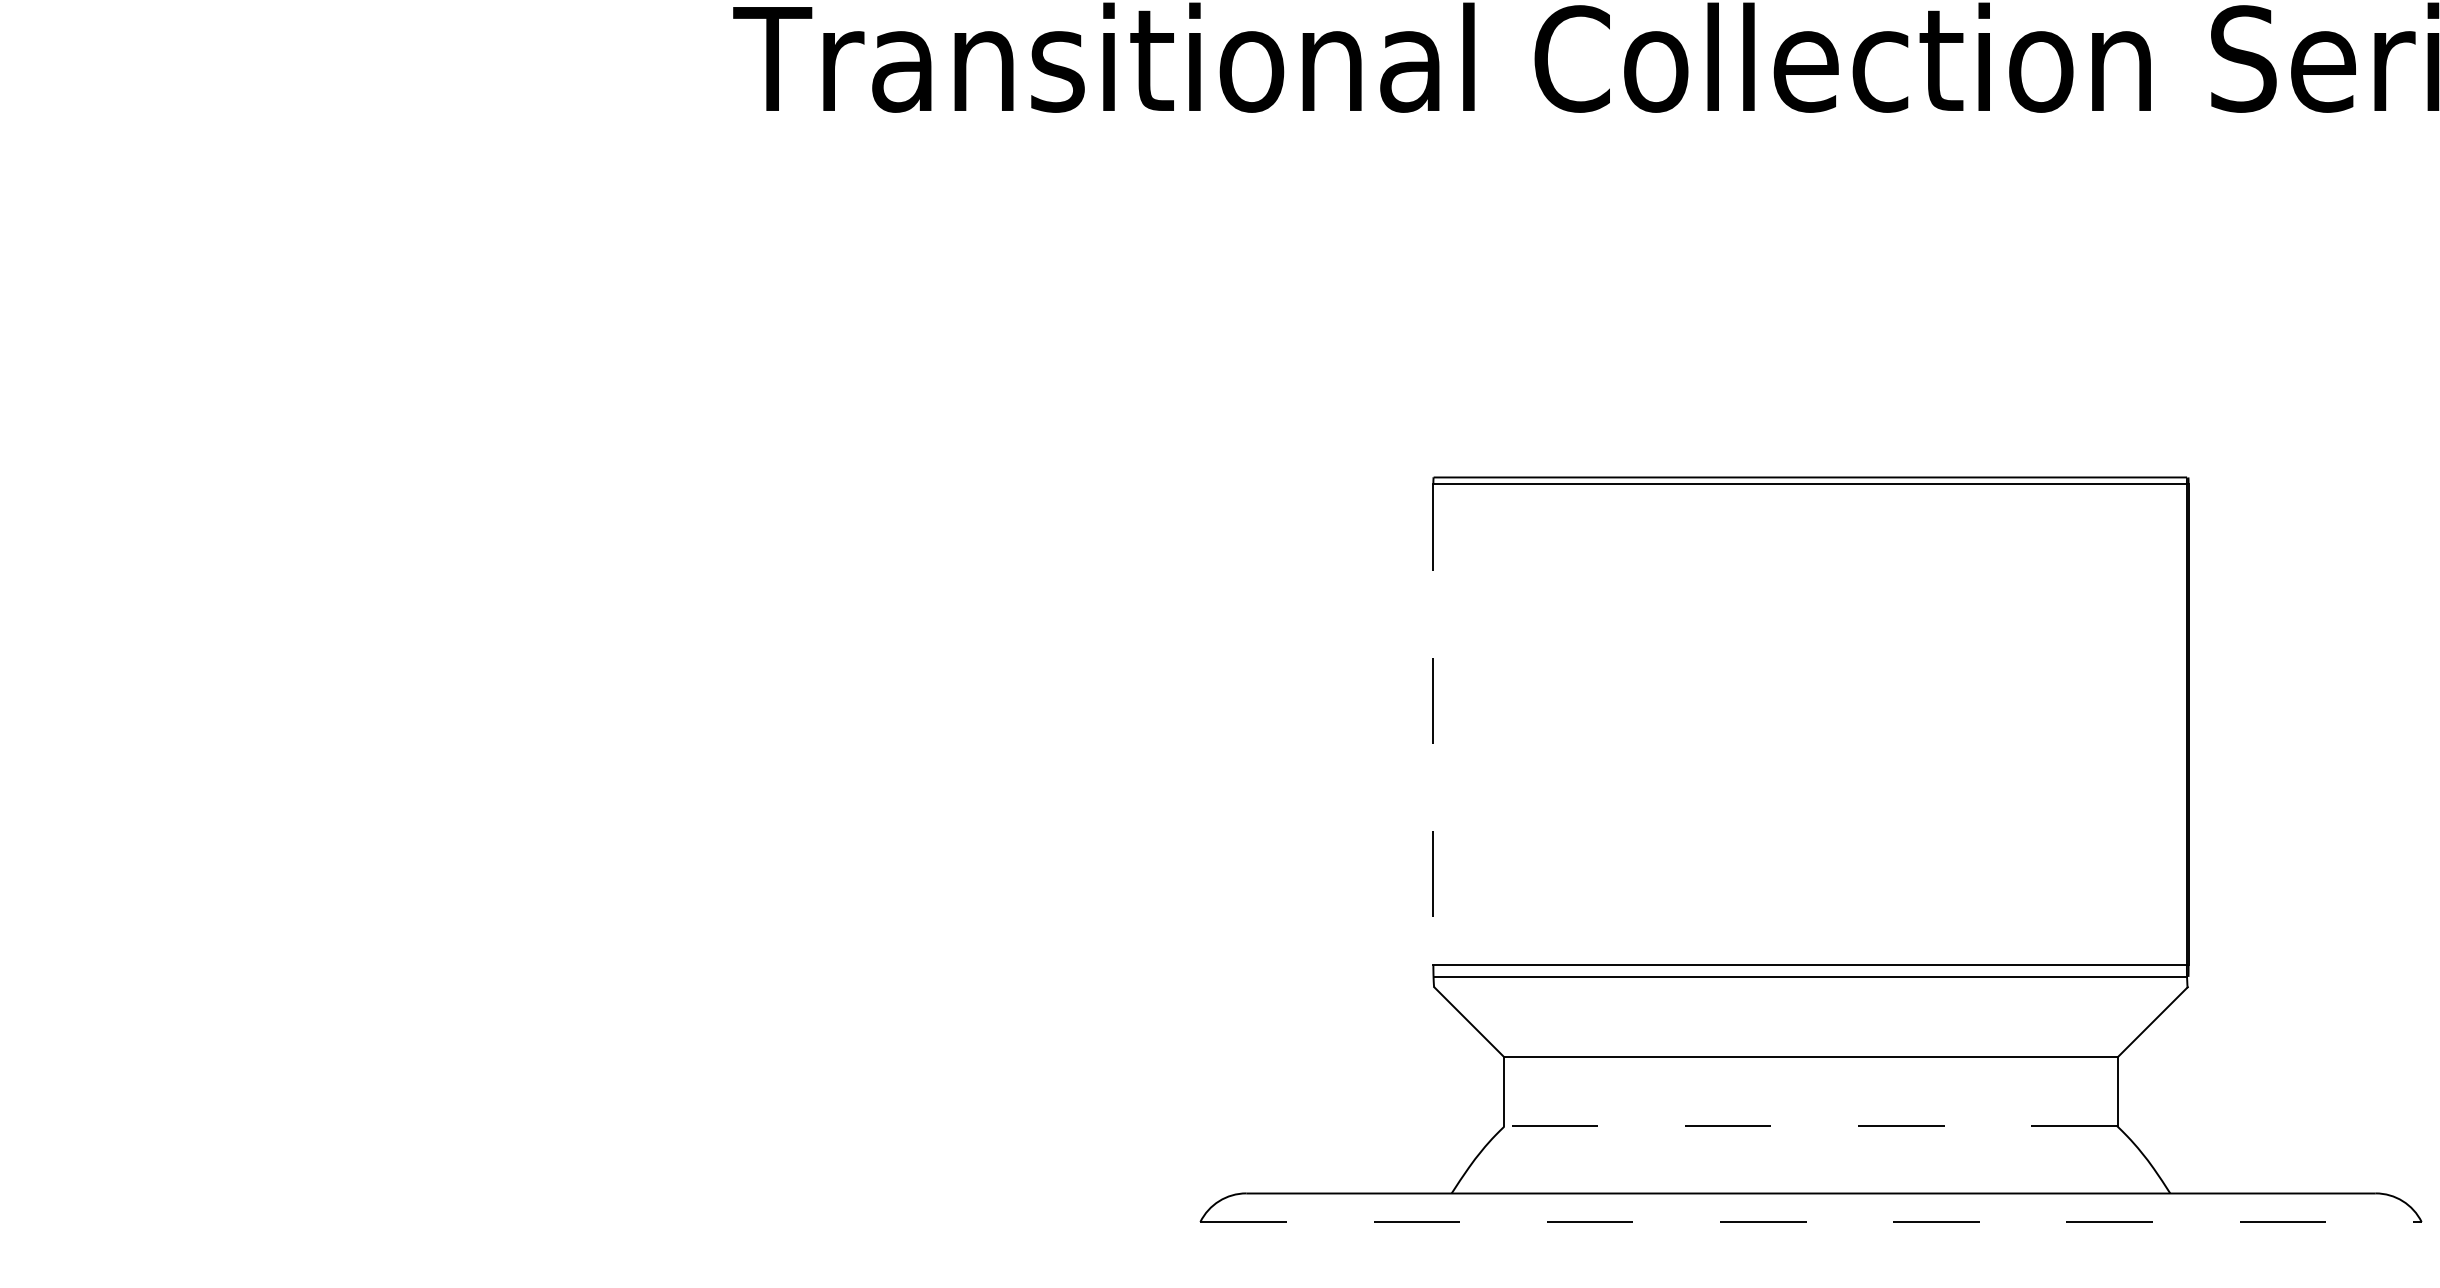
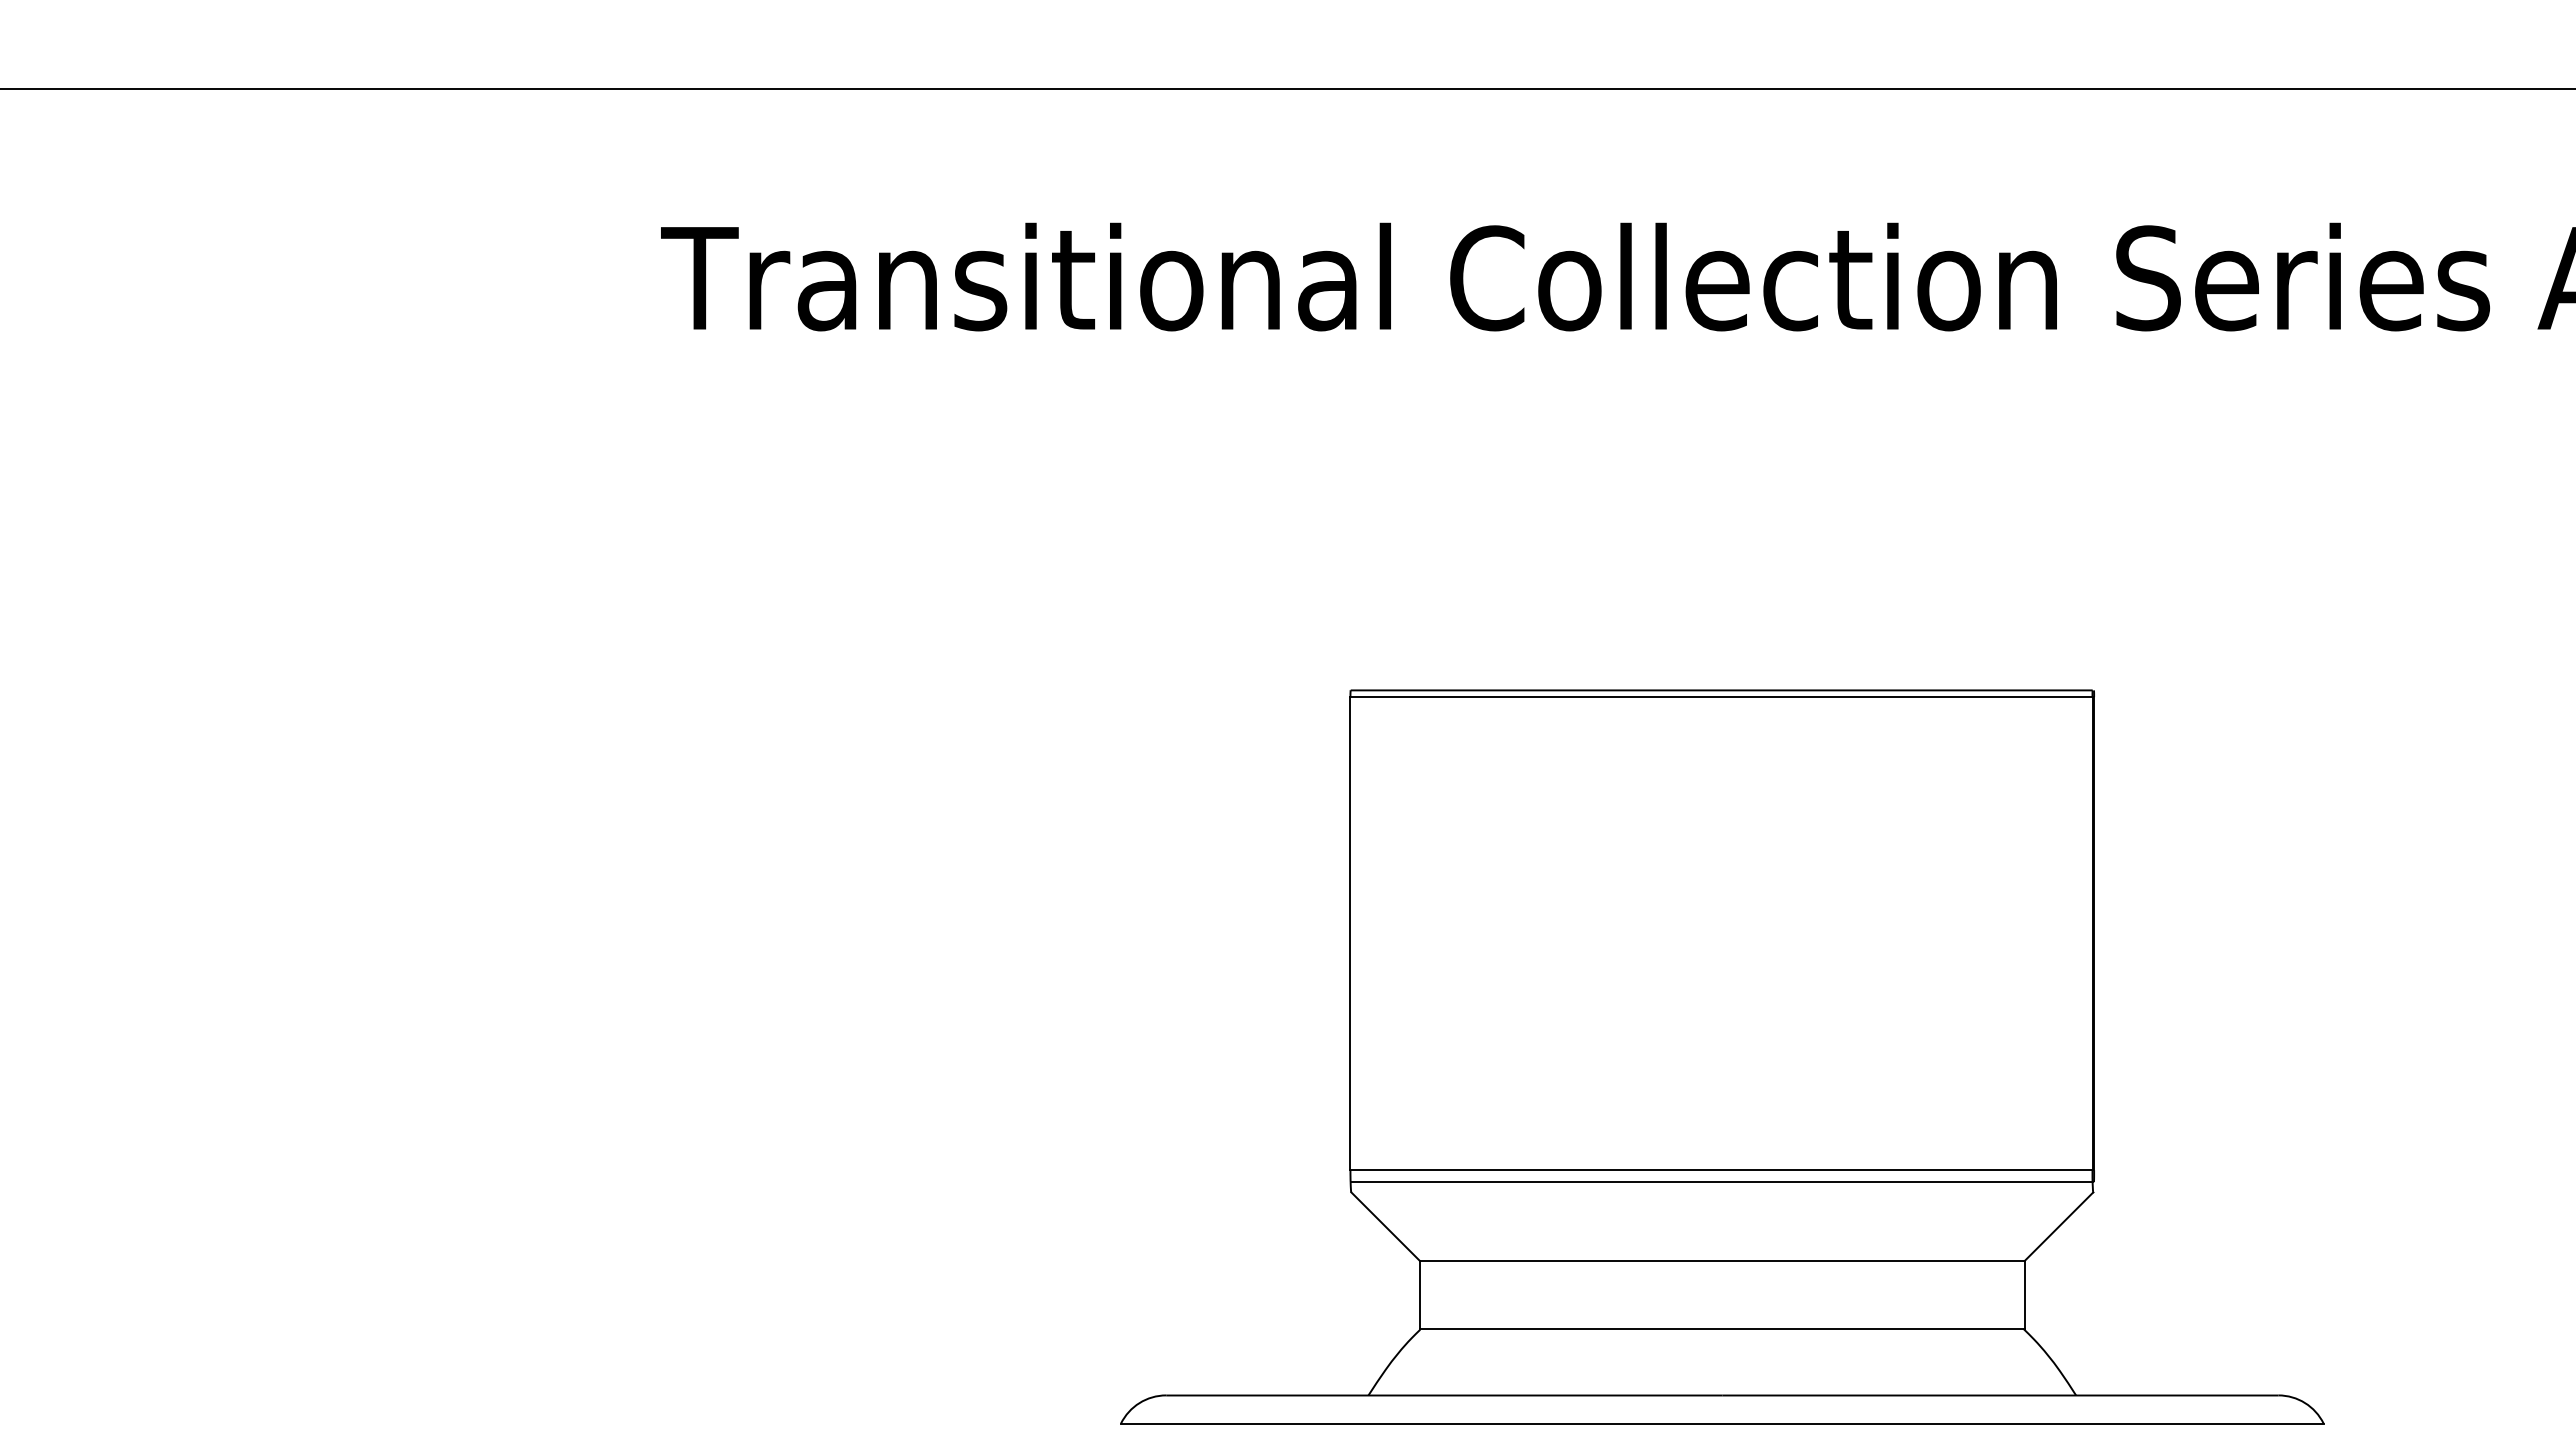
line: (1433, 724) -> (1350, 933), dashed -> solid
line: (1810, 1126) -> (1721, 1329), dashed -> solid
line: (1811, 1221) -> (1722, 1423), dashed -> solid

